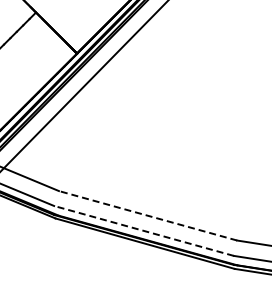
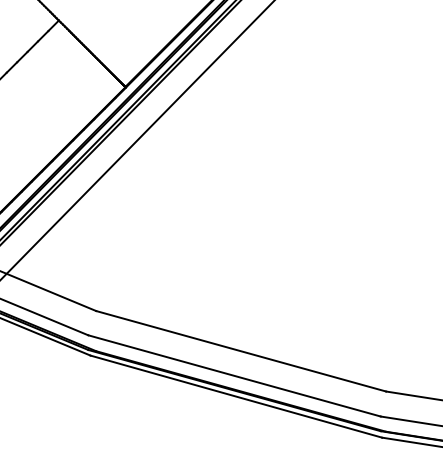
line: (147, 215) -> (240, 350), dashed -> solid
line: (143, 230) -> (233, 375), dashed -> solid

